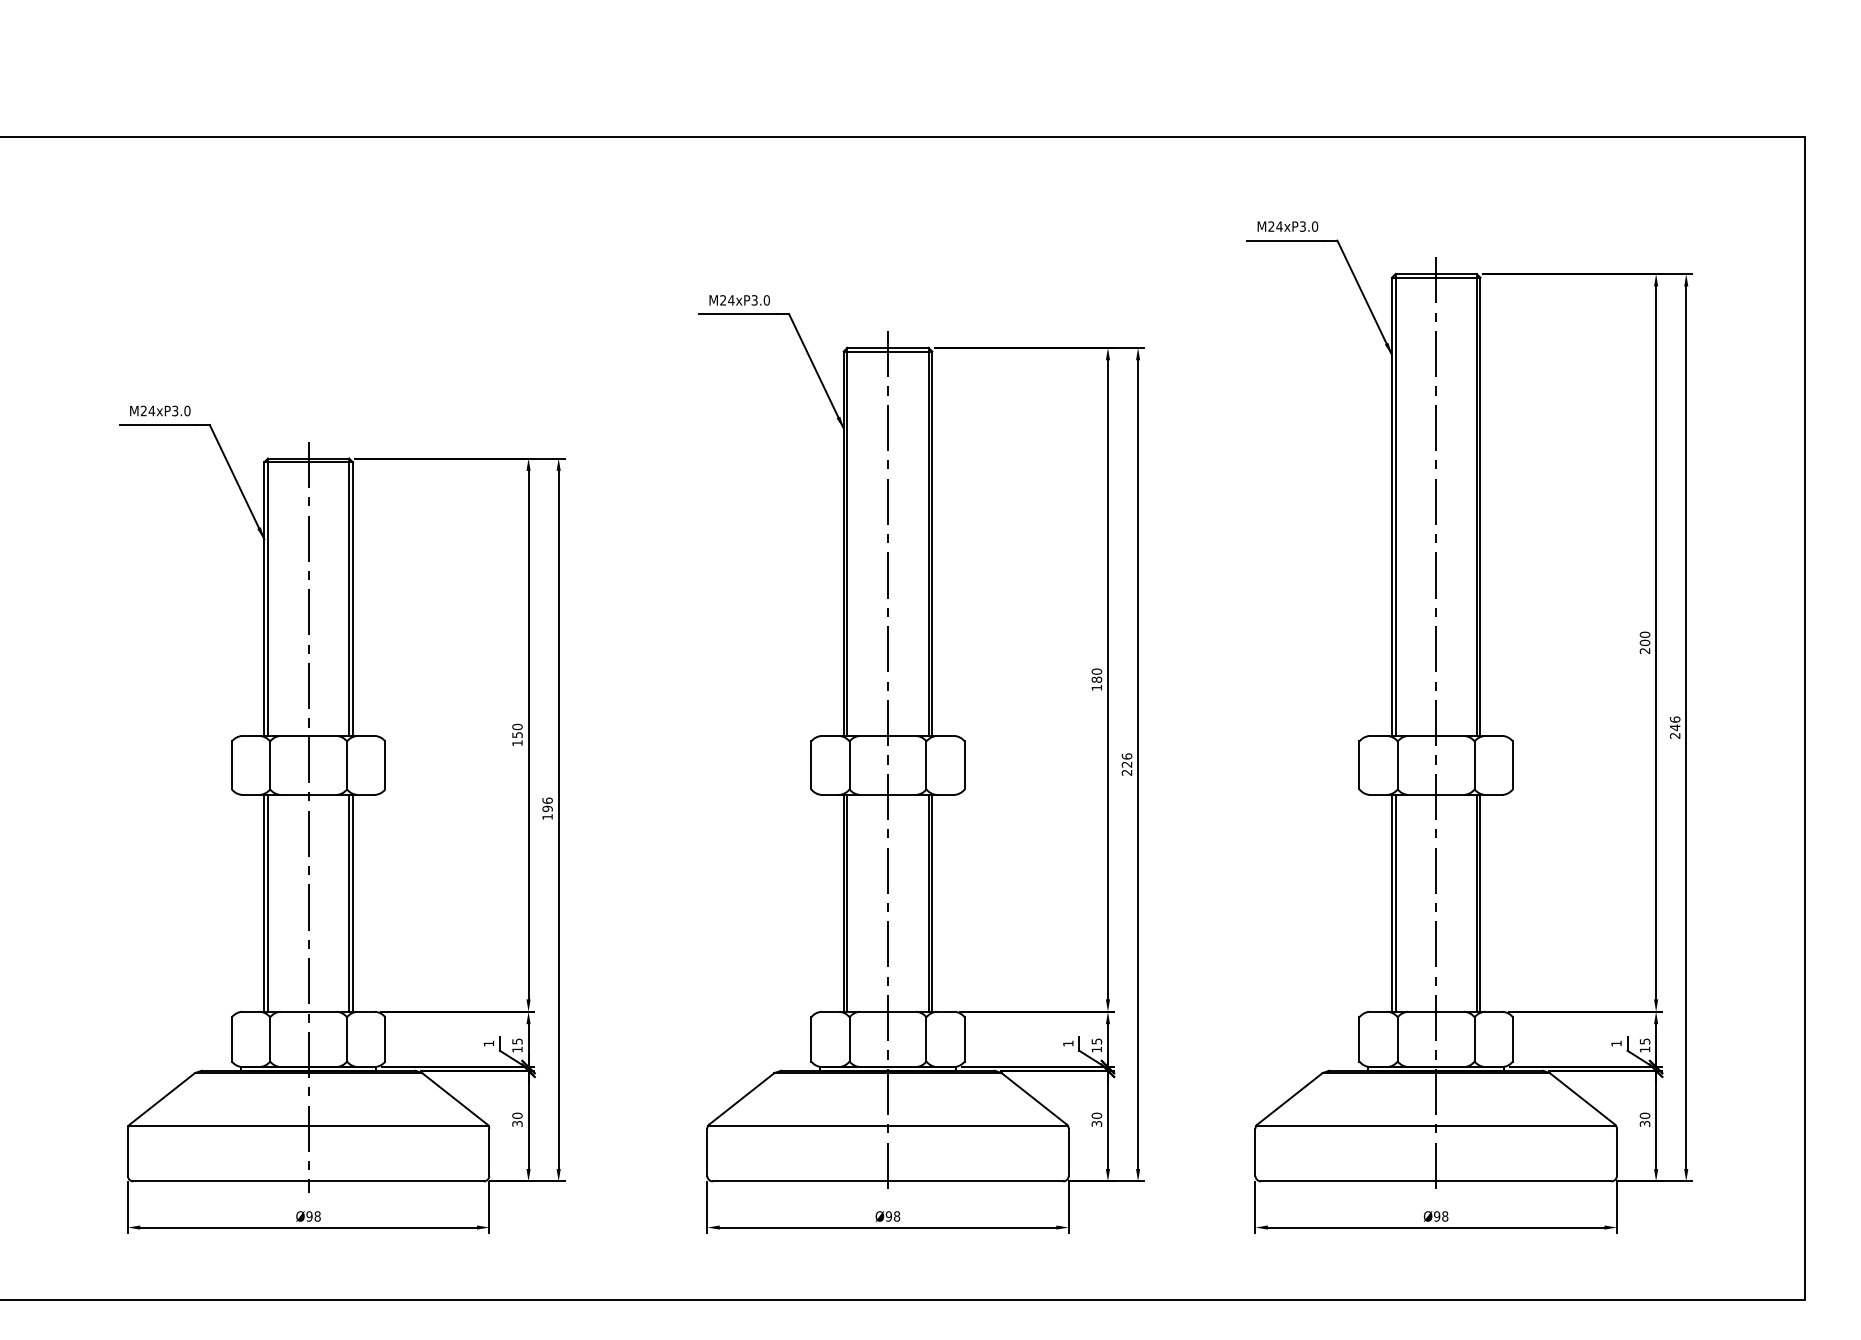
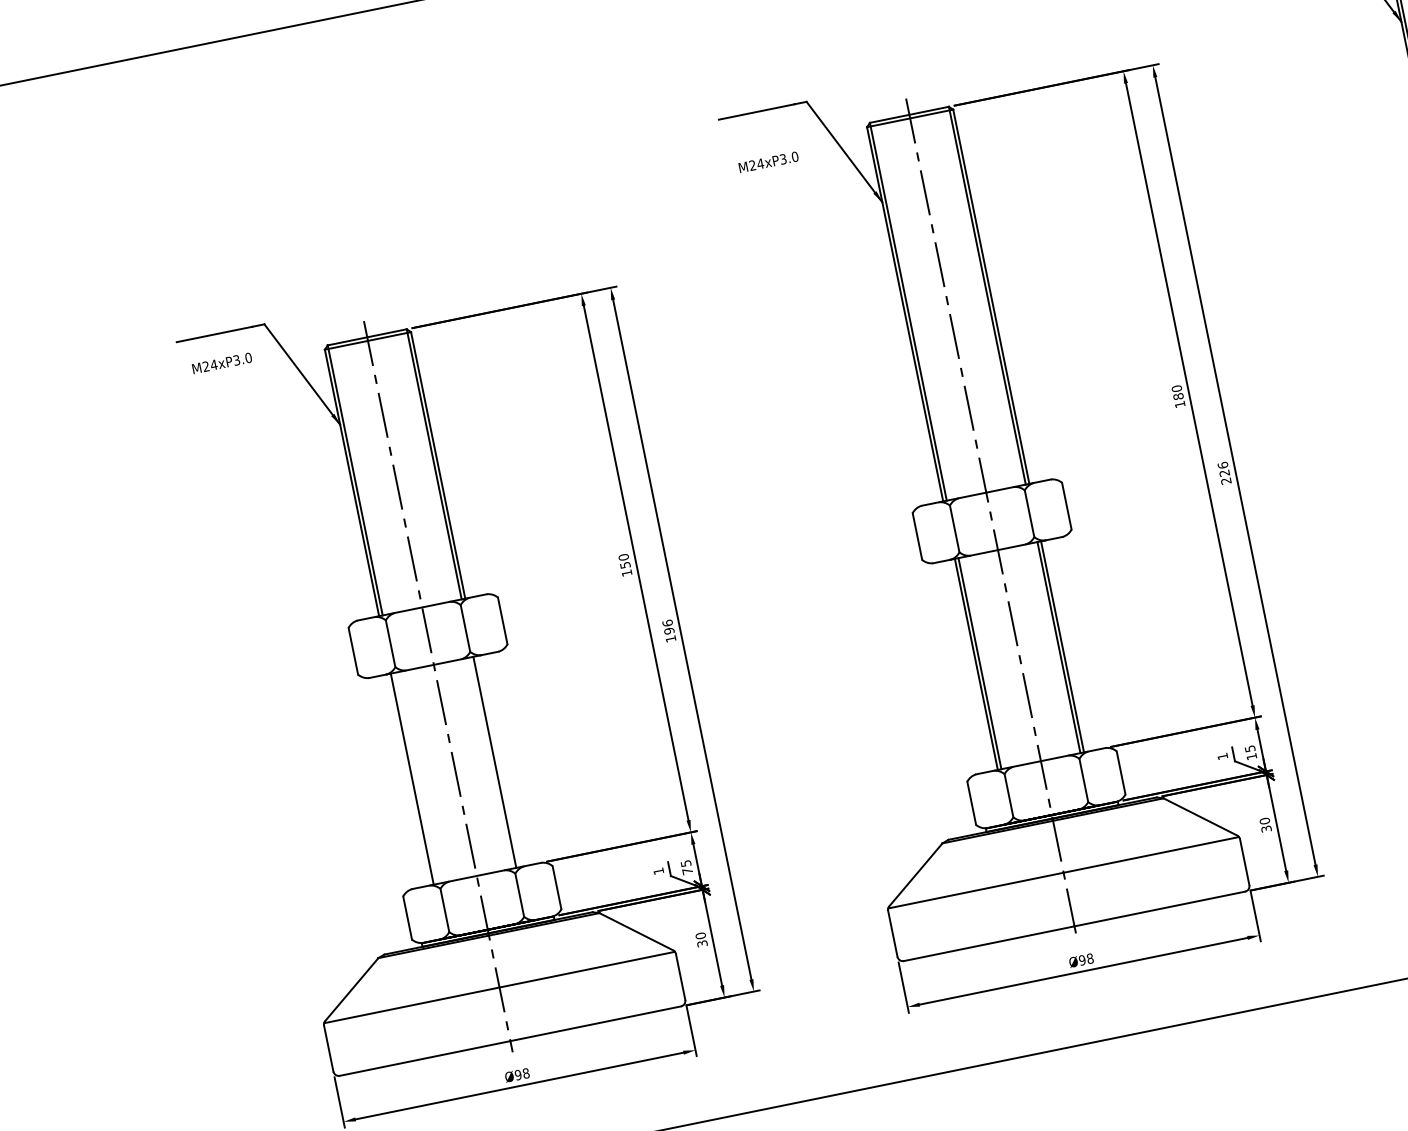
text: (739, 300) -> (768, 162), moved
text: (160, 410) -> (222, 362), moved
line: (268, 902) -> (416, 777), removed
line: (352, 902) -> (497, 760), removed
text: (517, 1049) -> (687, 871), 15 -> 75

